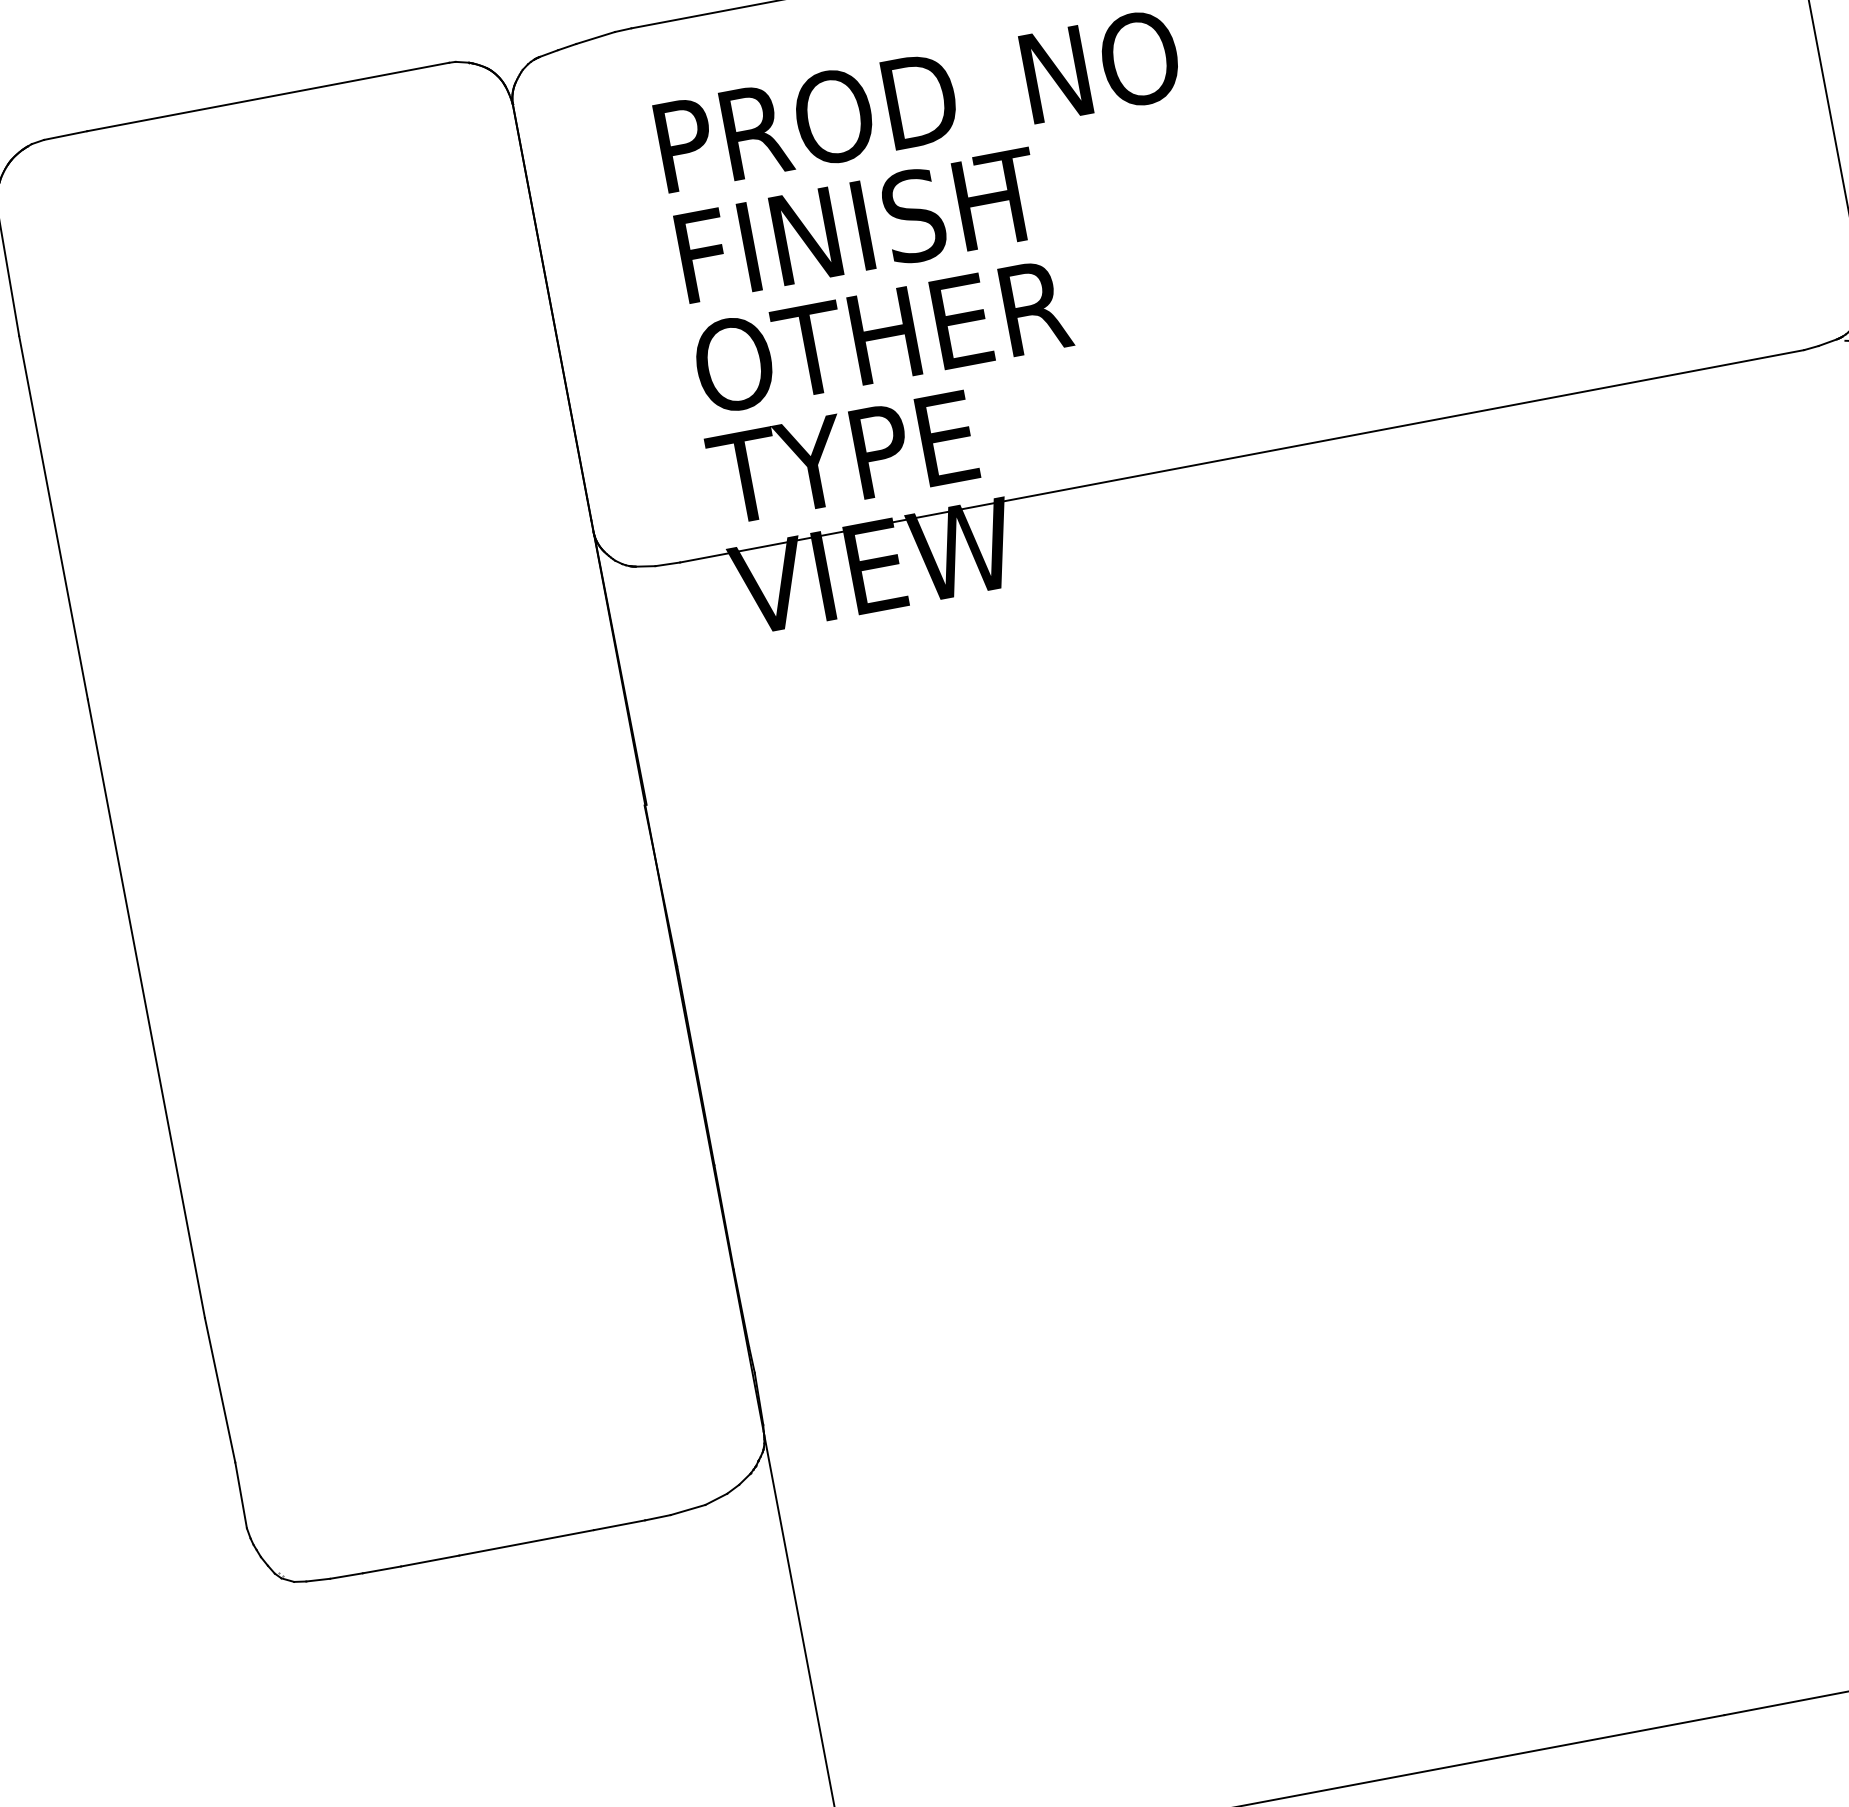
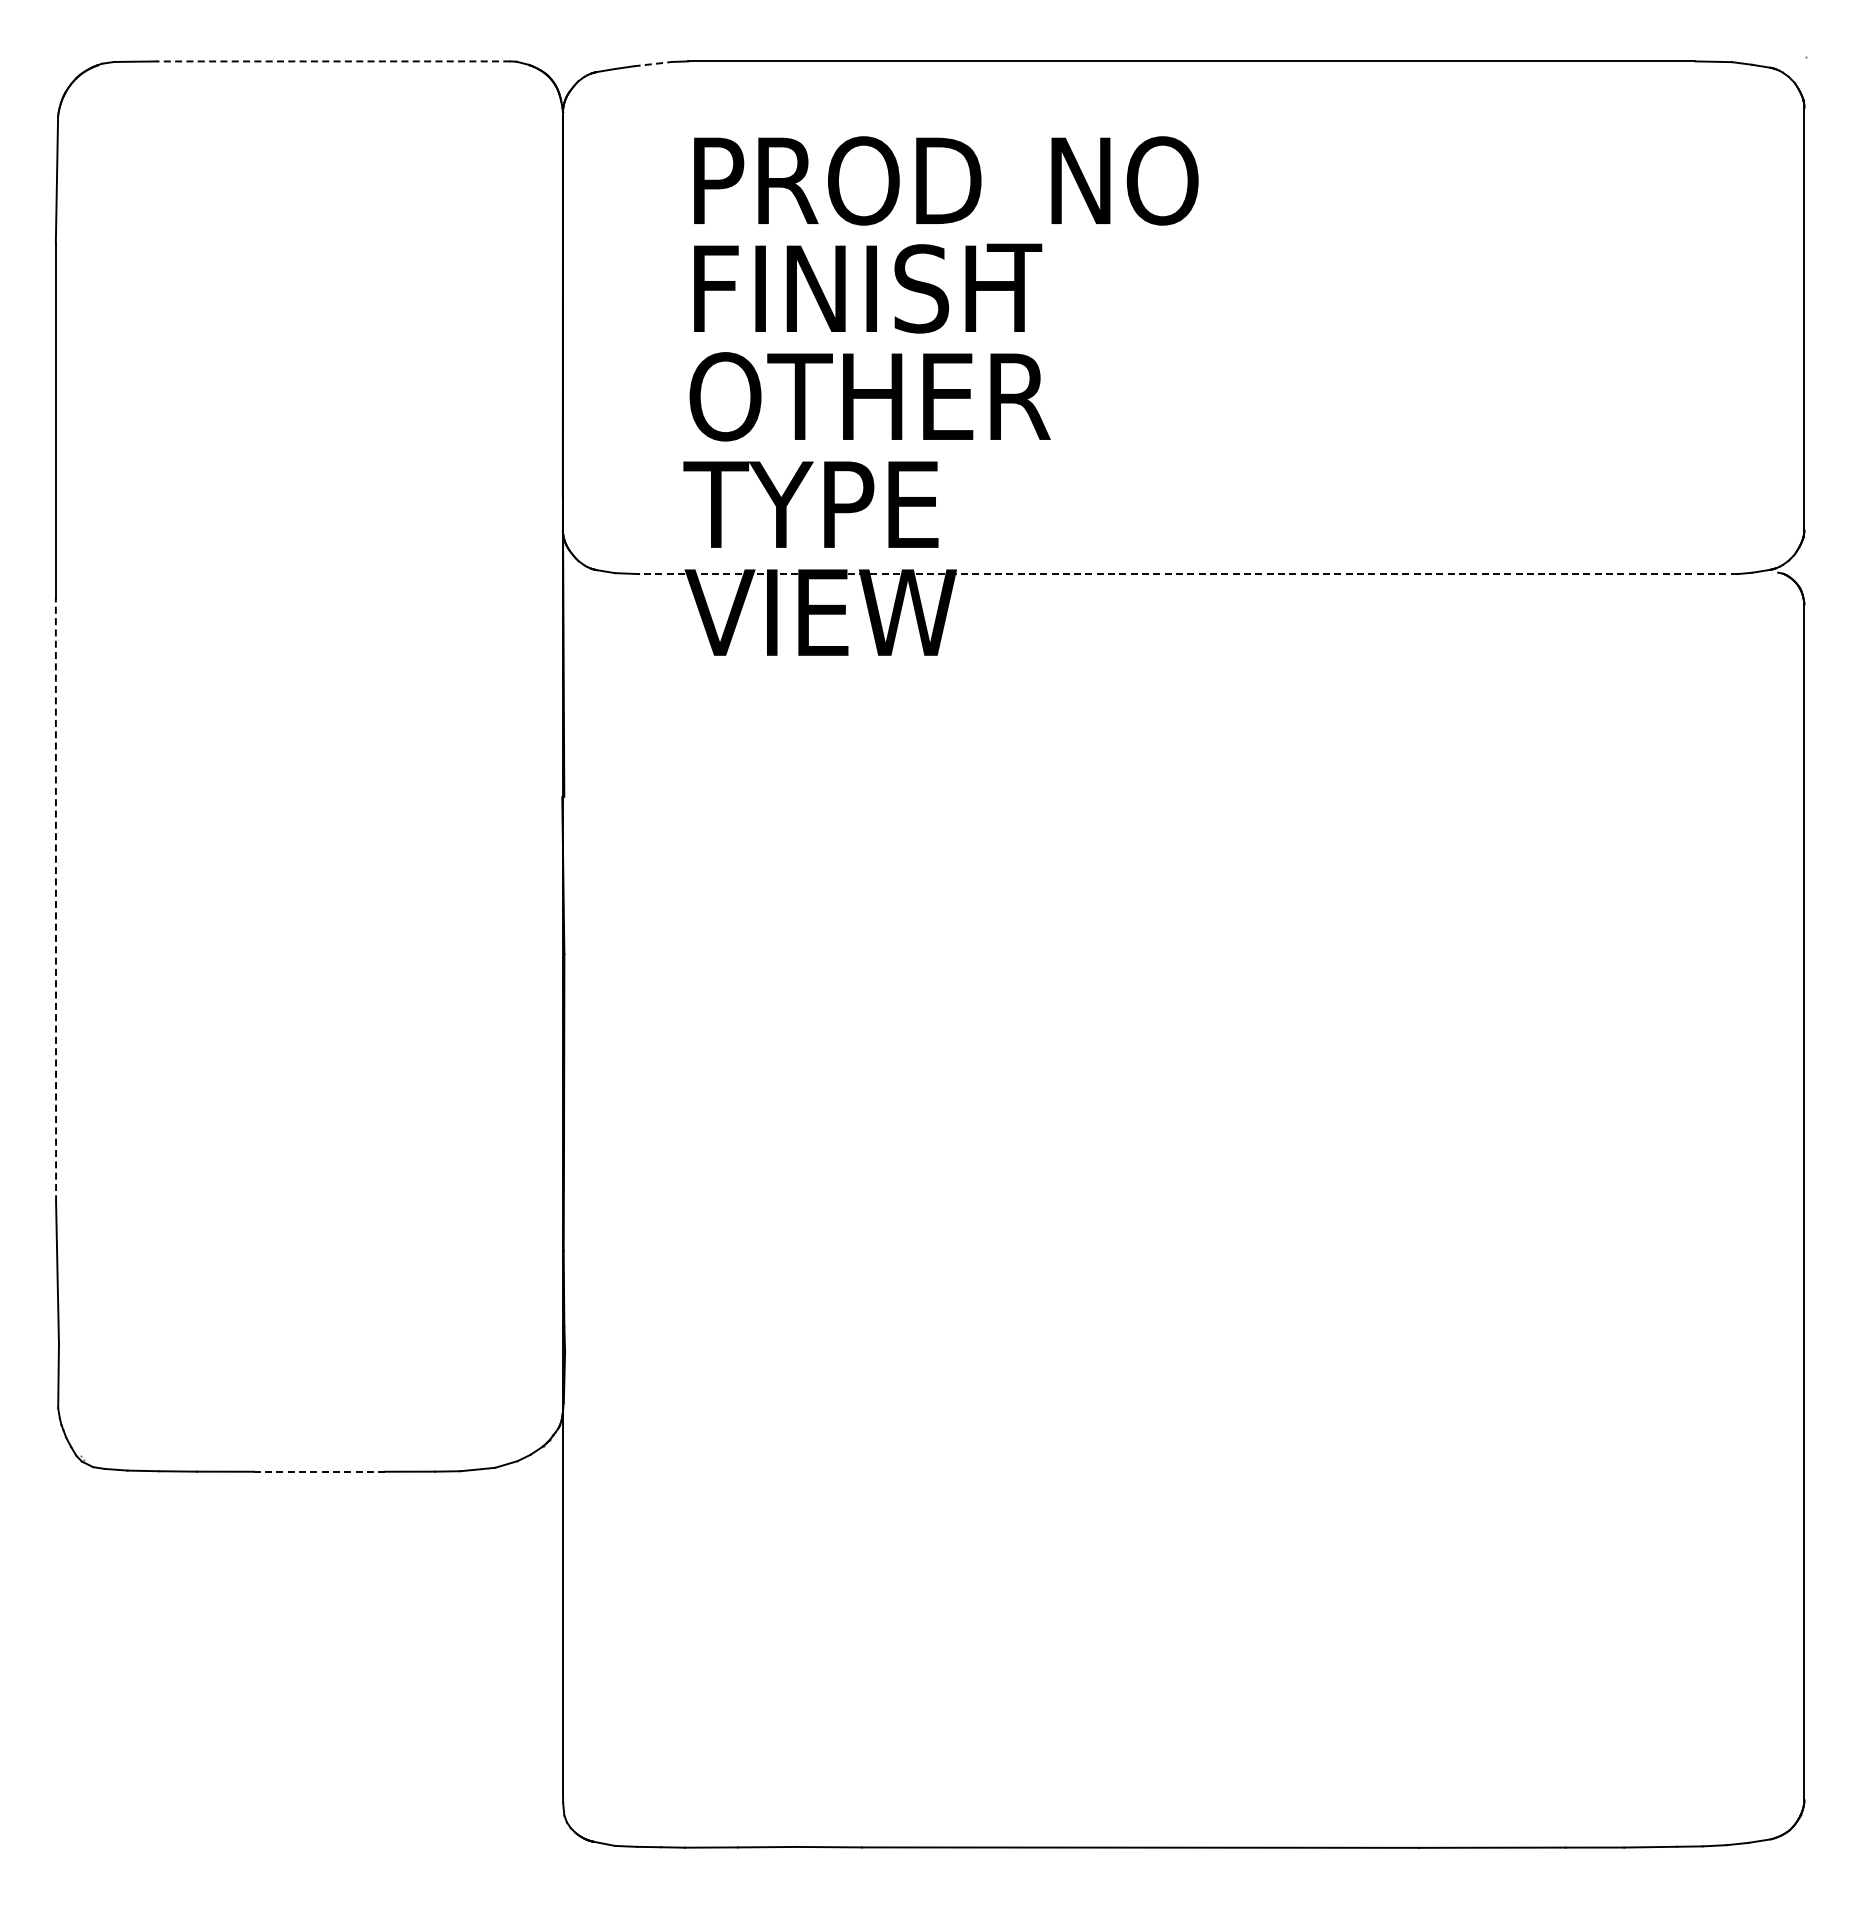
line: (596, 38) -> (653, 64), solid -> dashed
line: (268, 97) -> (333, 61), solid -> dashed
line: (1241, 456) -> (1187, 574), solid -> dashed
line: (145, 1008) -> (55, 899), solid -> dashed
line: (526, 1542) -> (319, 1471), solid -> dashed

